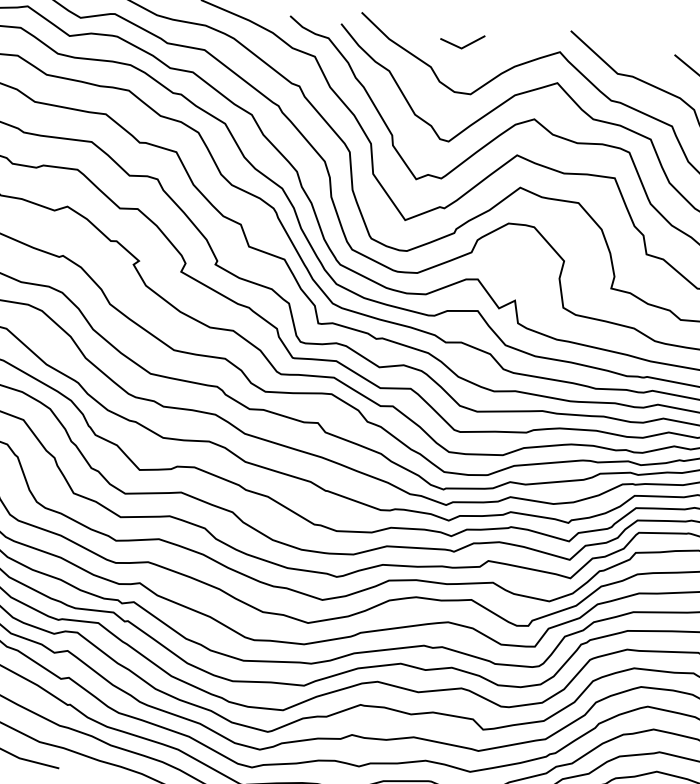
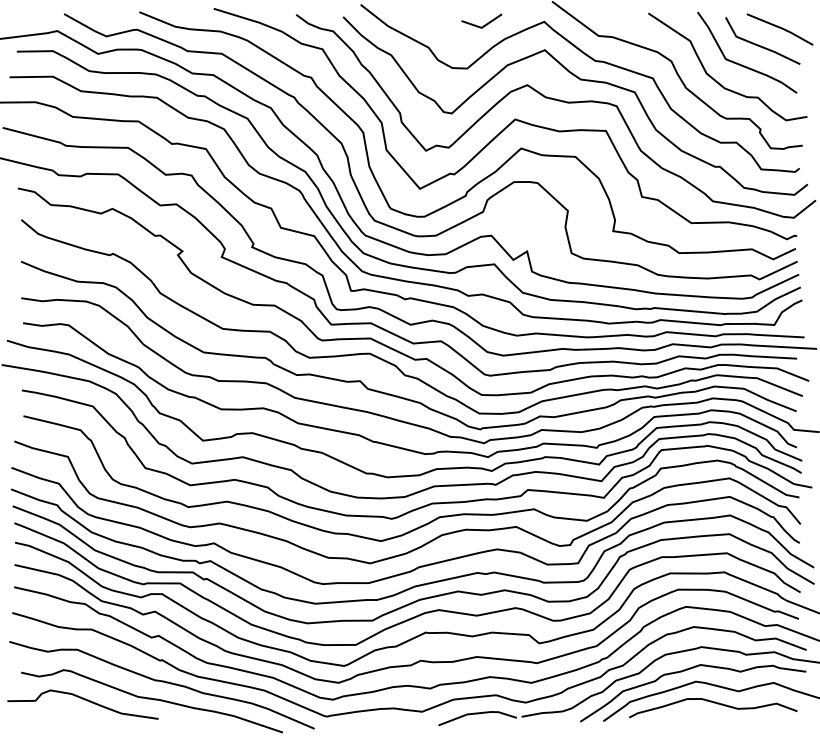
line: (465, 45) -> (484, 24), moved

